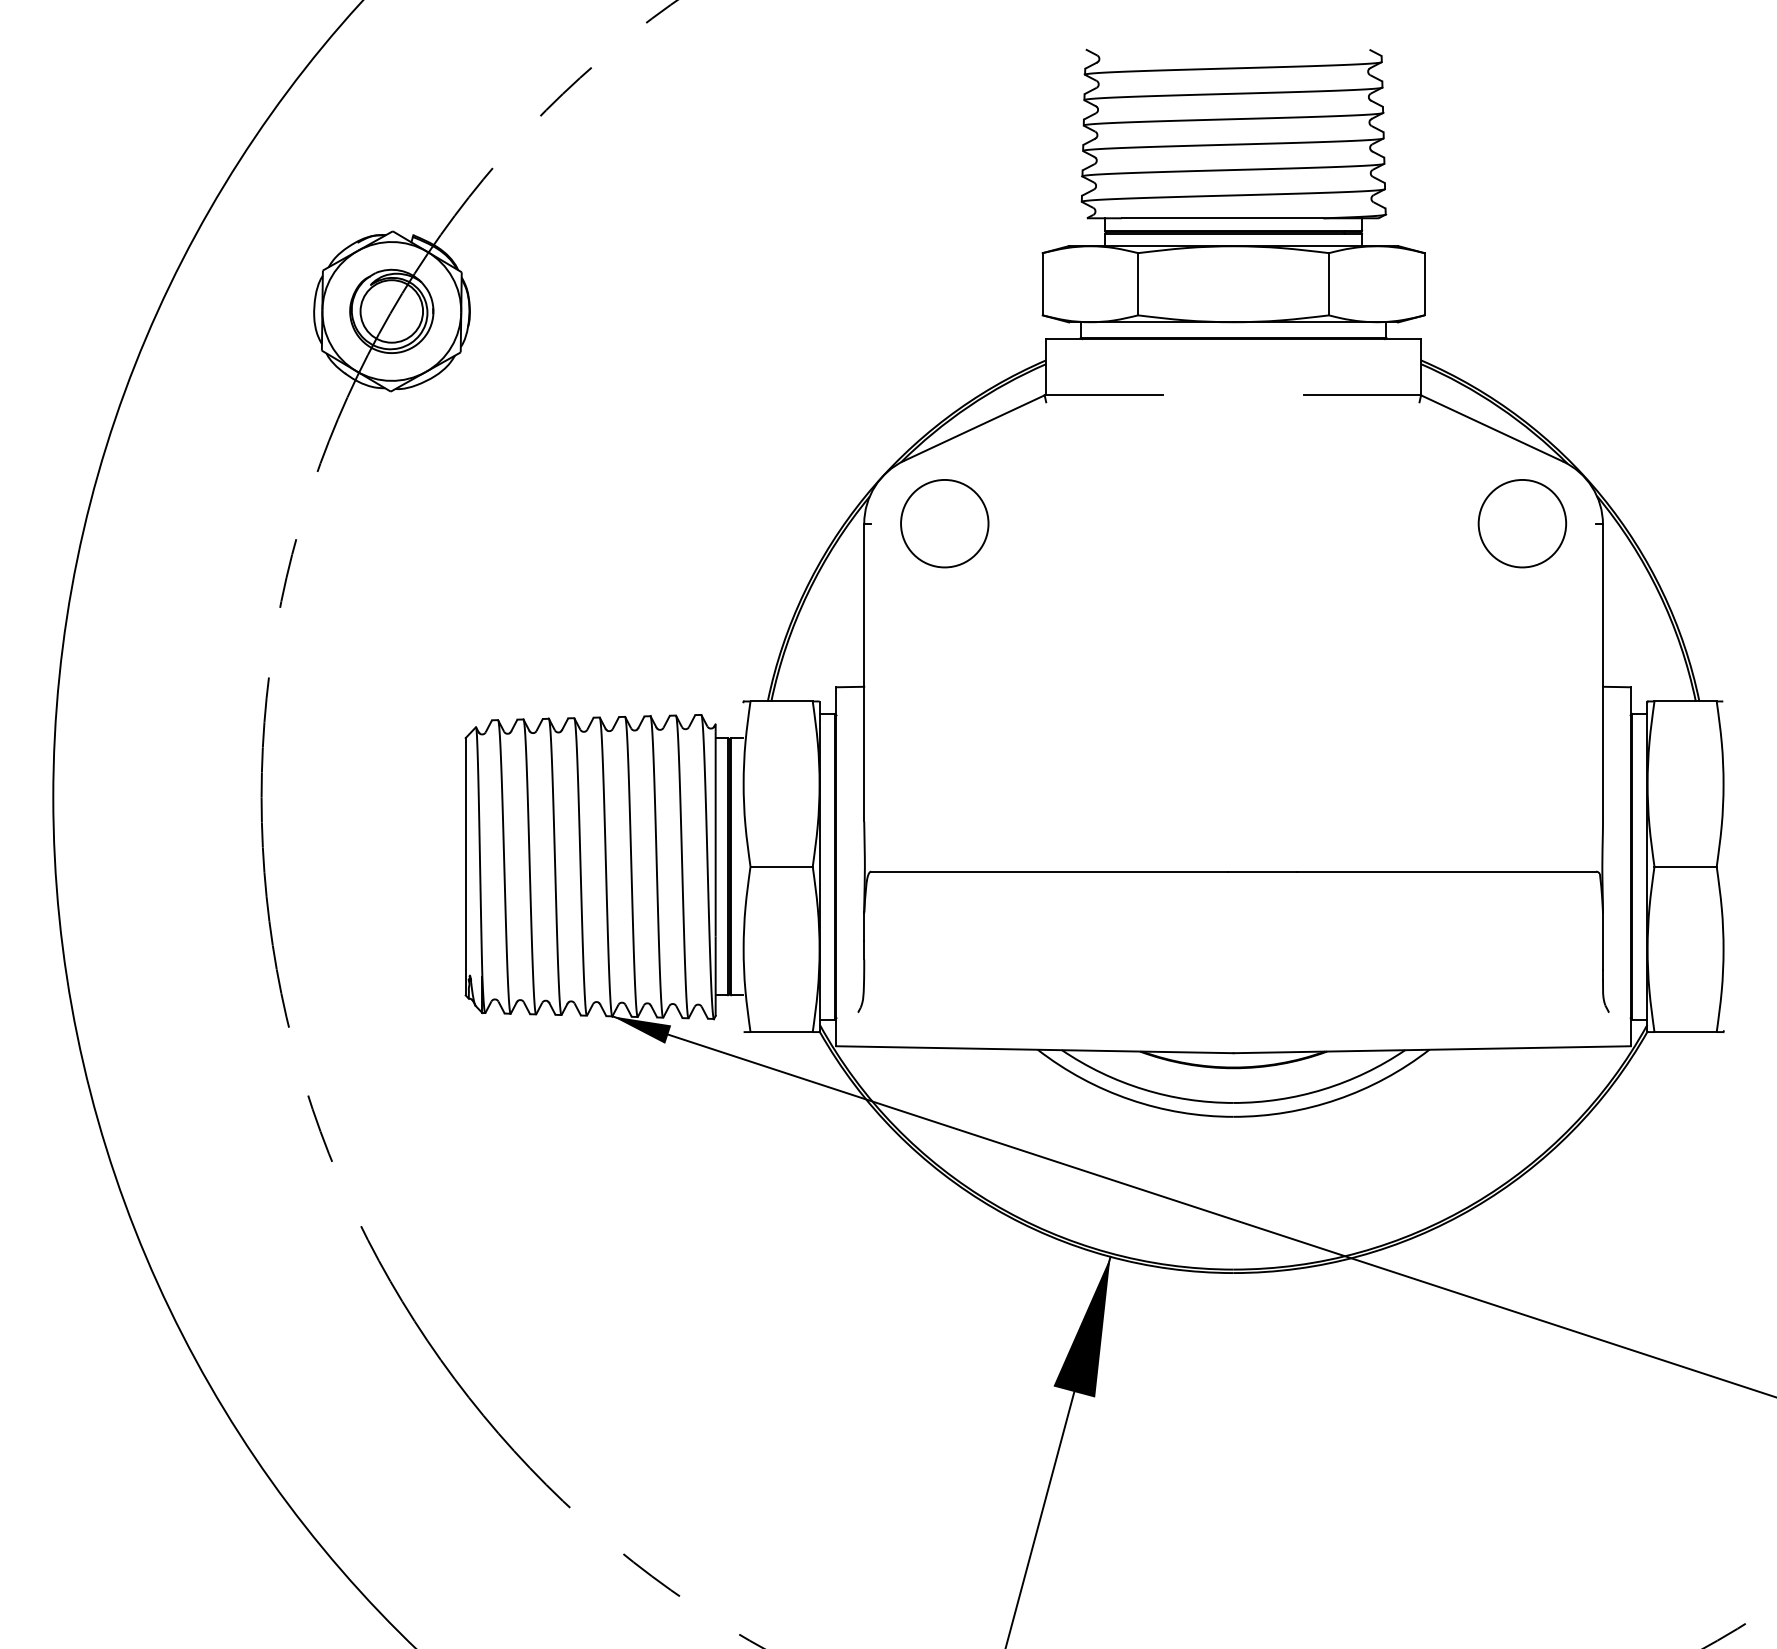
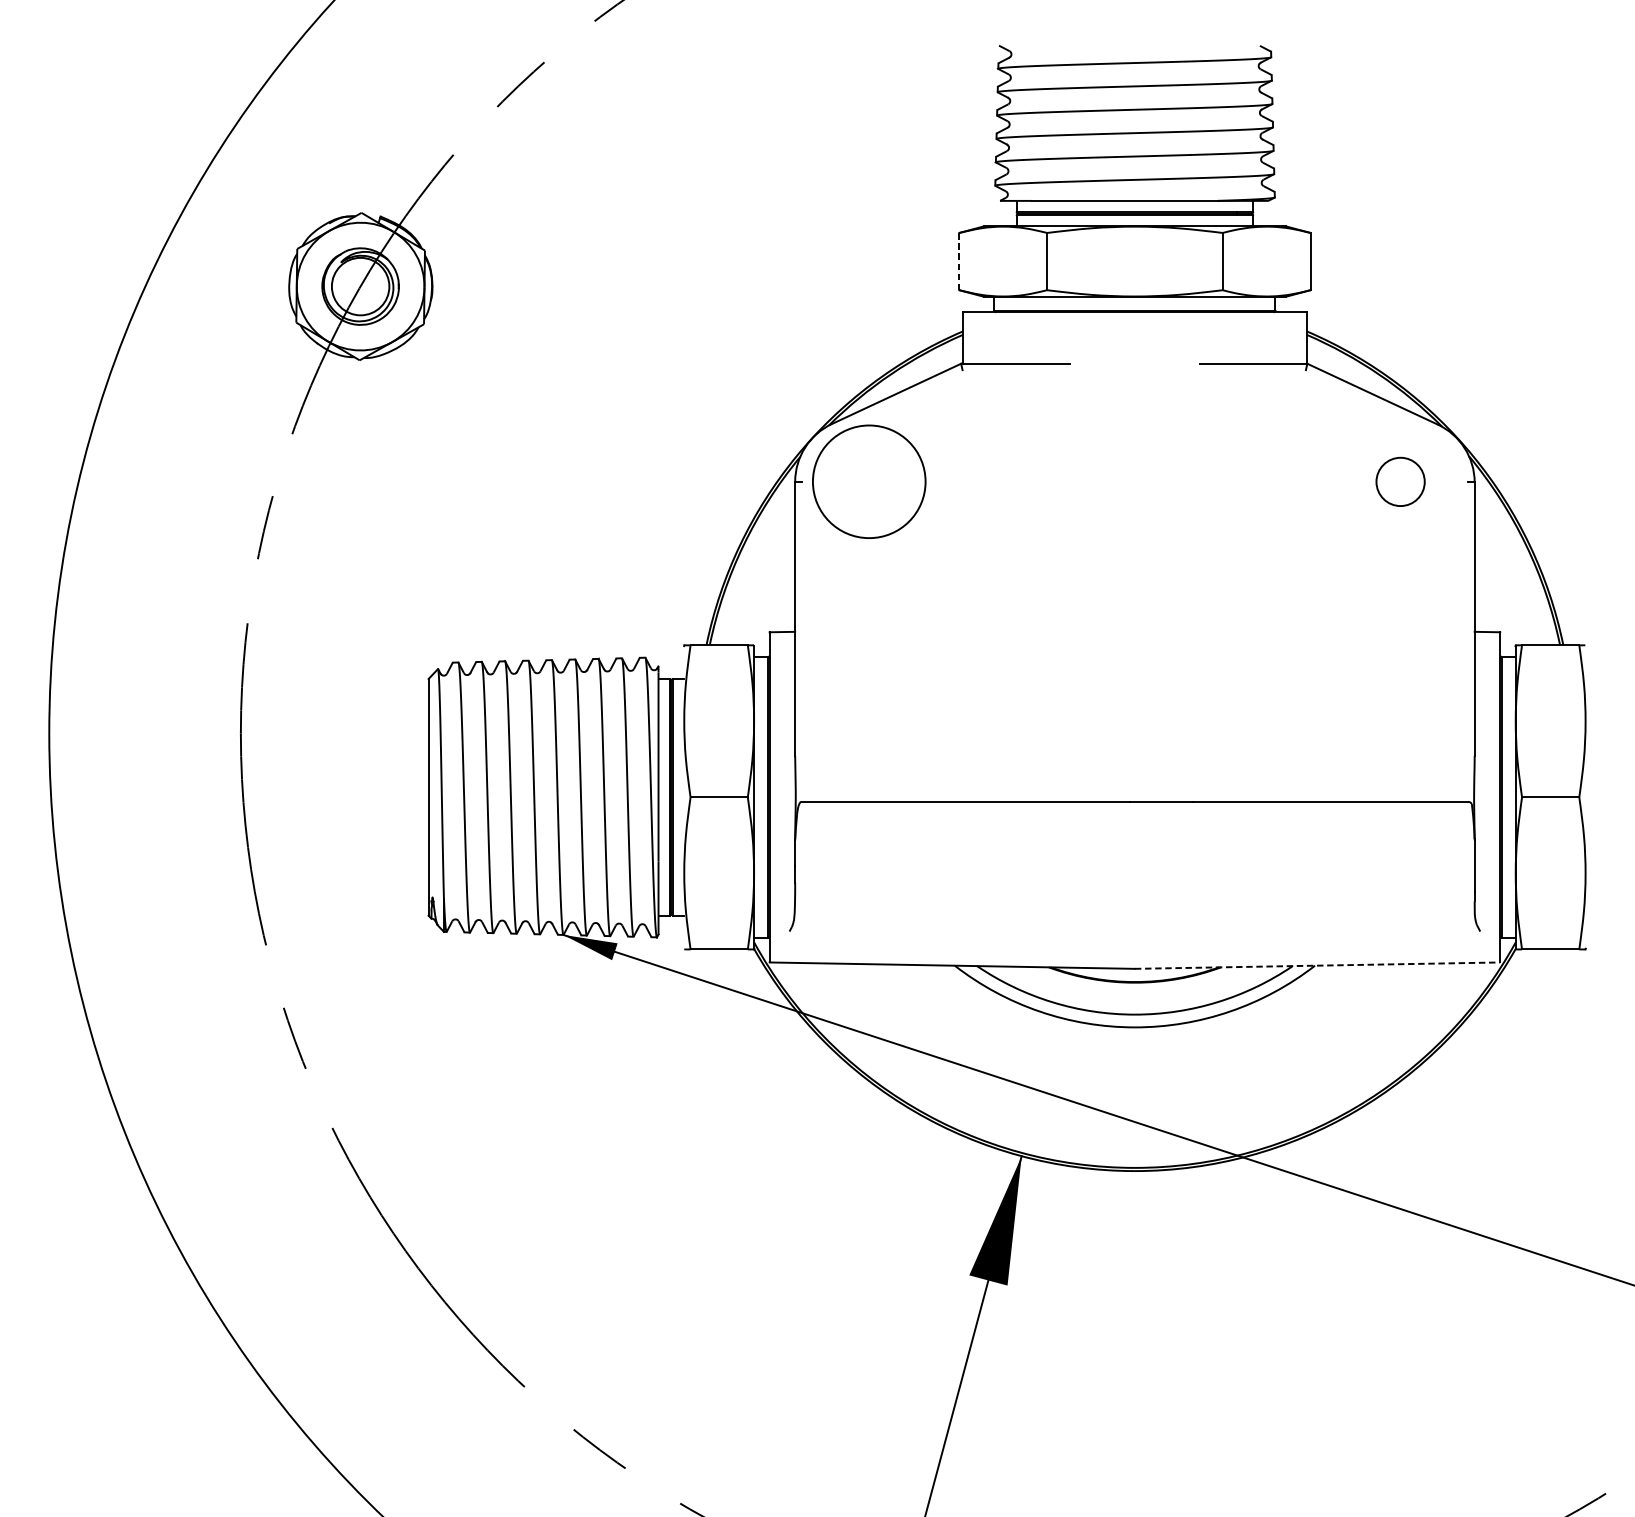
line: (1042, 283) -> (959, 260), solid -> dashed
circle: (944, 523) -> (869, 481), size x1.4
circle: (1522, 523) -> (1400, 481), size x0.6
line: (1432, 1049) -> (1317, 965), solid -> dashed

